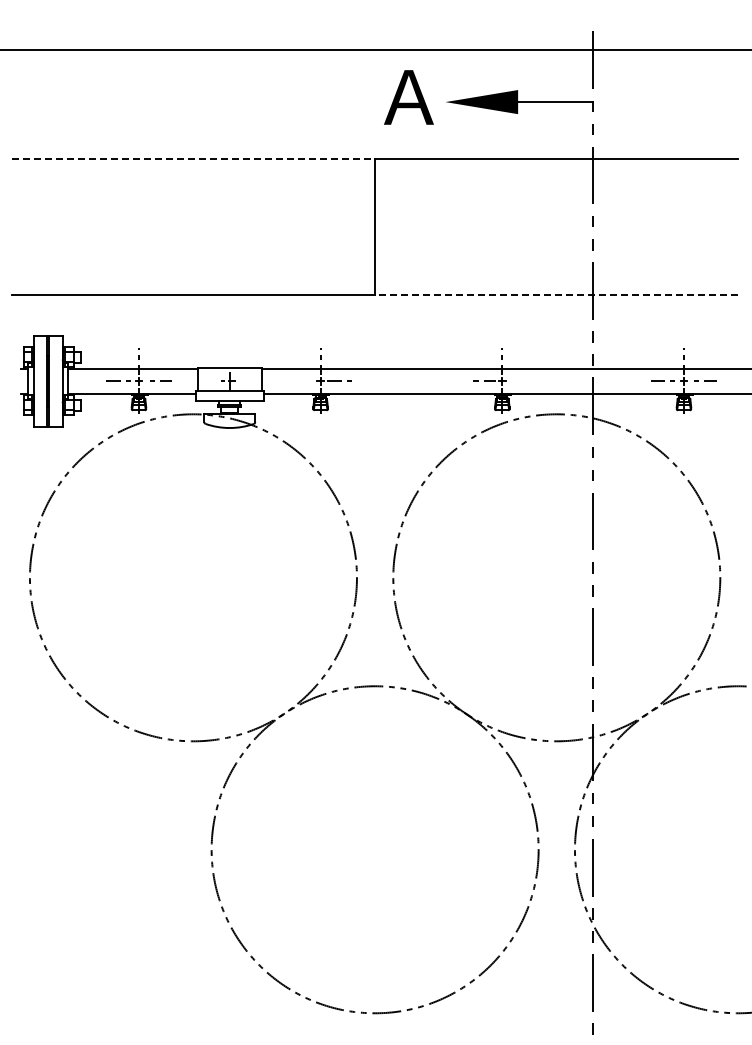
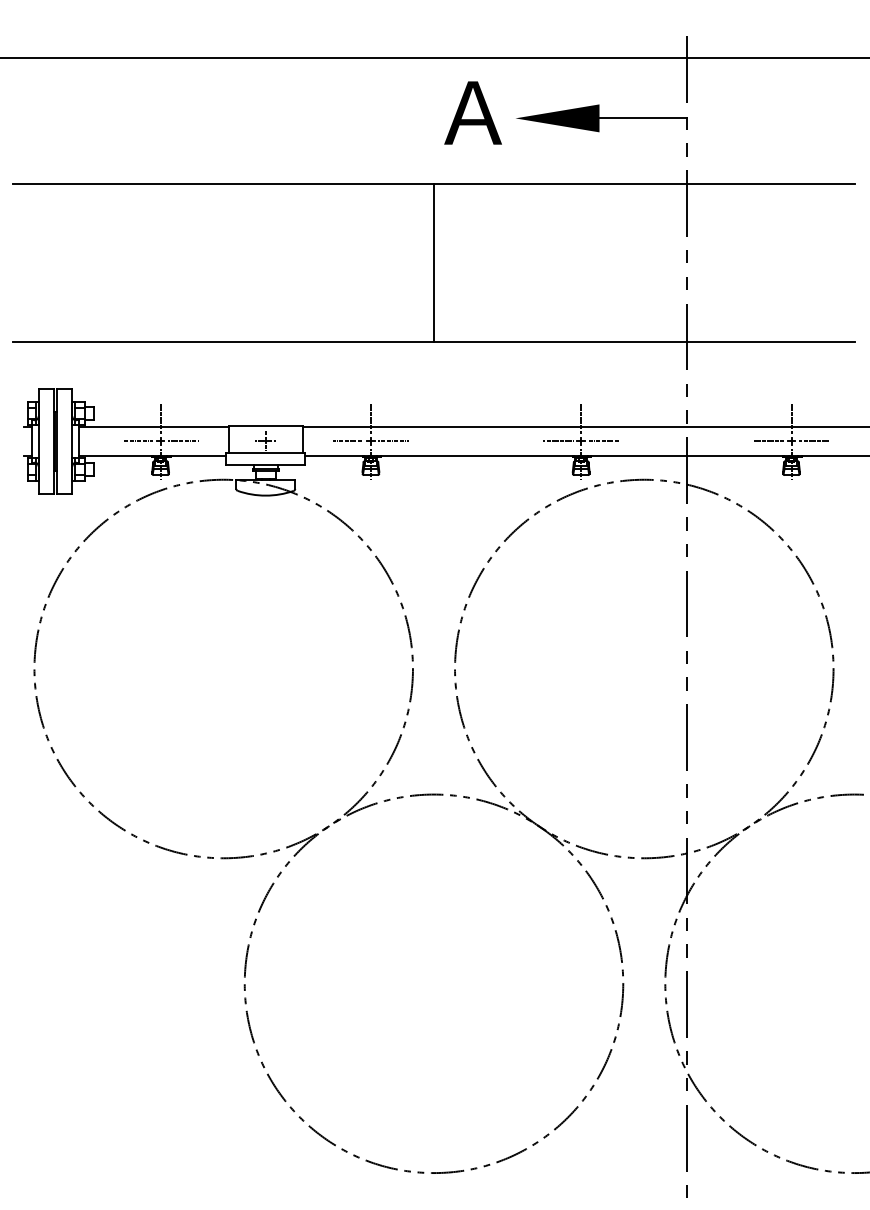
line: (193, 158) -> (223, 183), dashed -> solid
line: (556, 294) -> (643, 341), dashed -> solid
line: (300, 381) -> (347, 441), added
line: (521, 381) -> (603, 441), added

